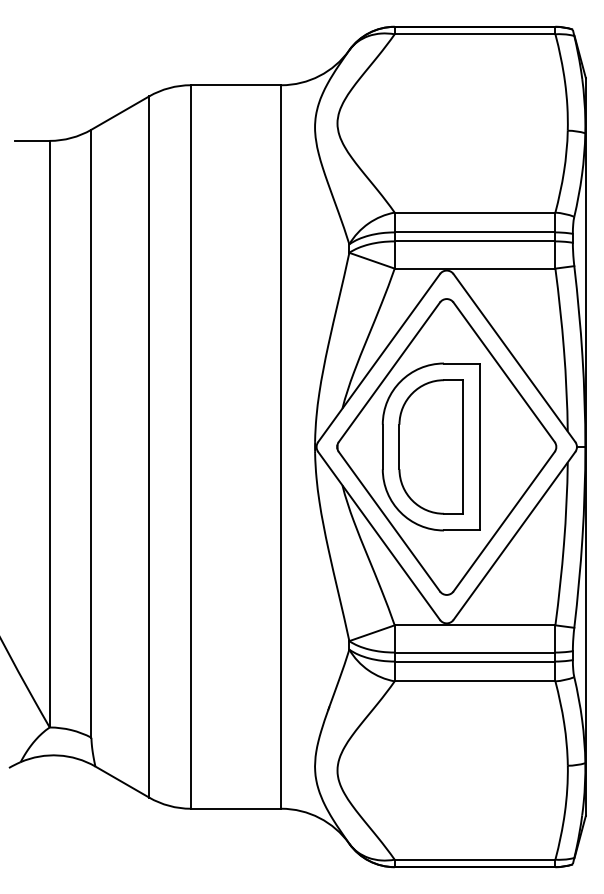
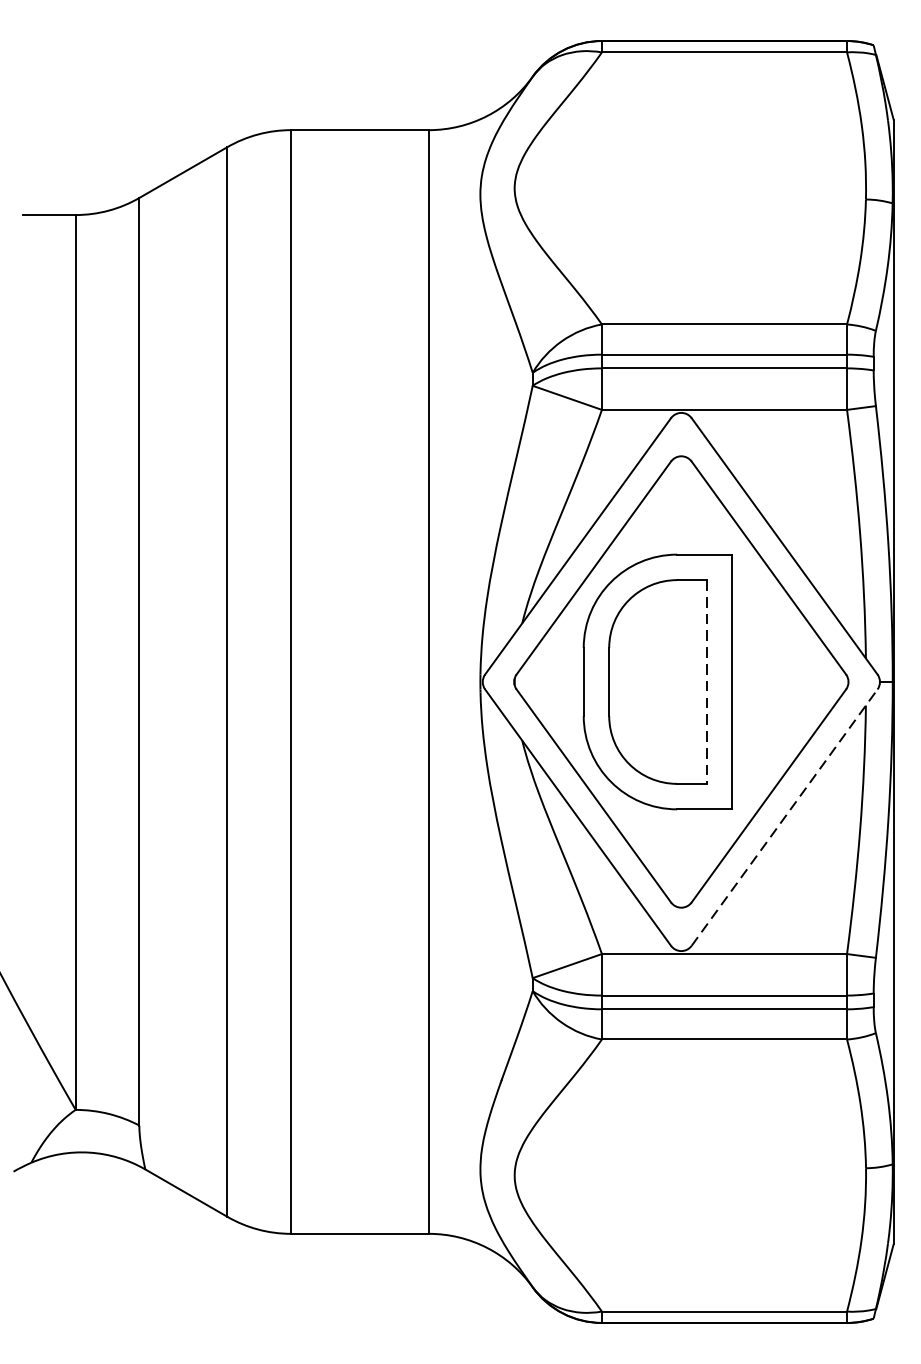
line: (463, 447) -> (706, 682), solid -> dashed
line: (514, 535) -> (784, 817), solid -> dashed

